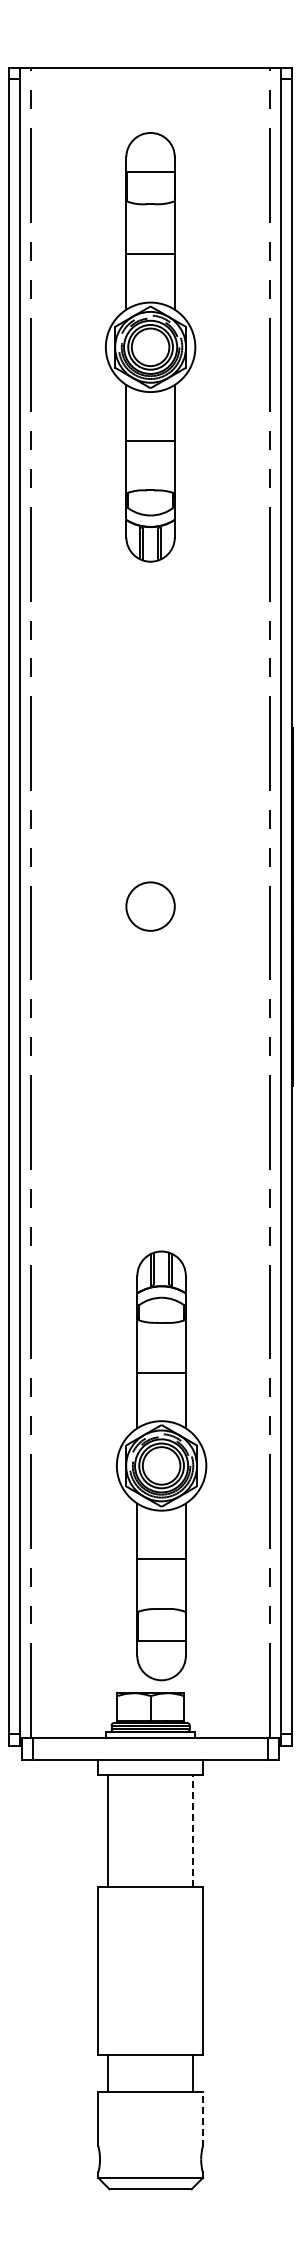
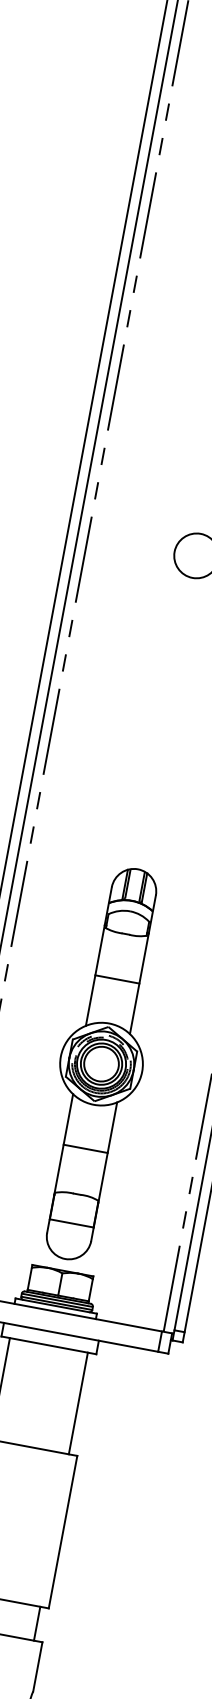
part: (161, 1465) -> (101, 1063), moved
line: (193, 1831) -> (78, 1403), dashed -> solid
line: (202, 2118) -> (37, 1665), dashed -> solid

